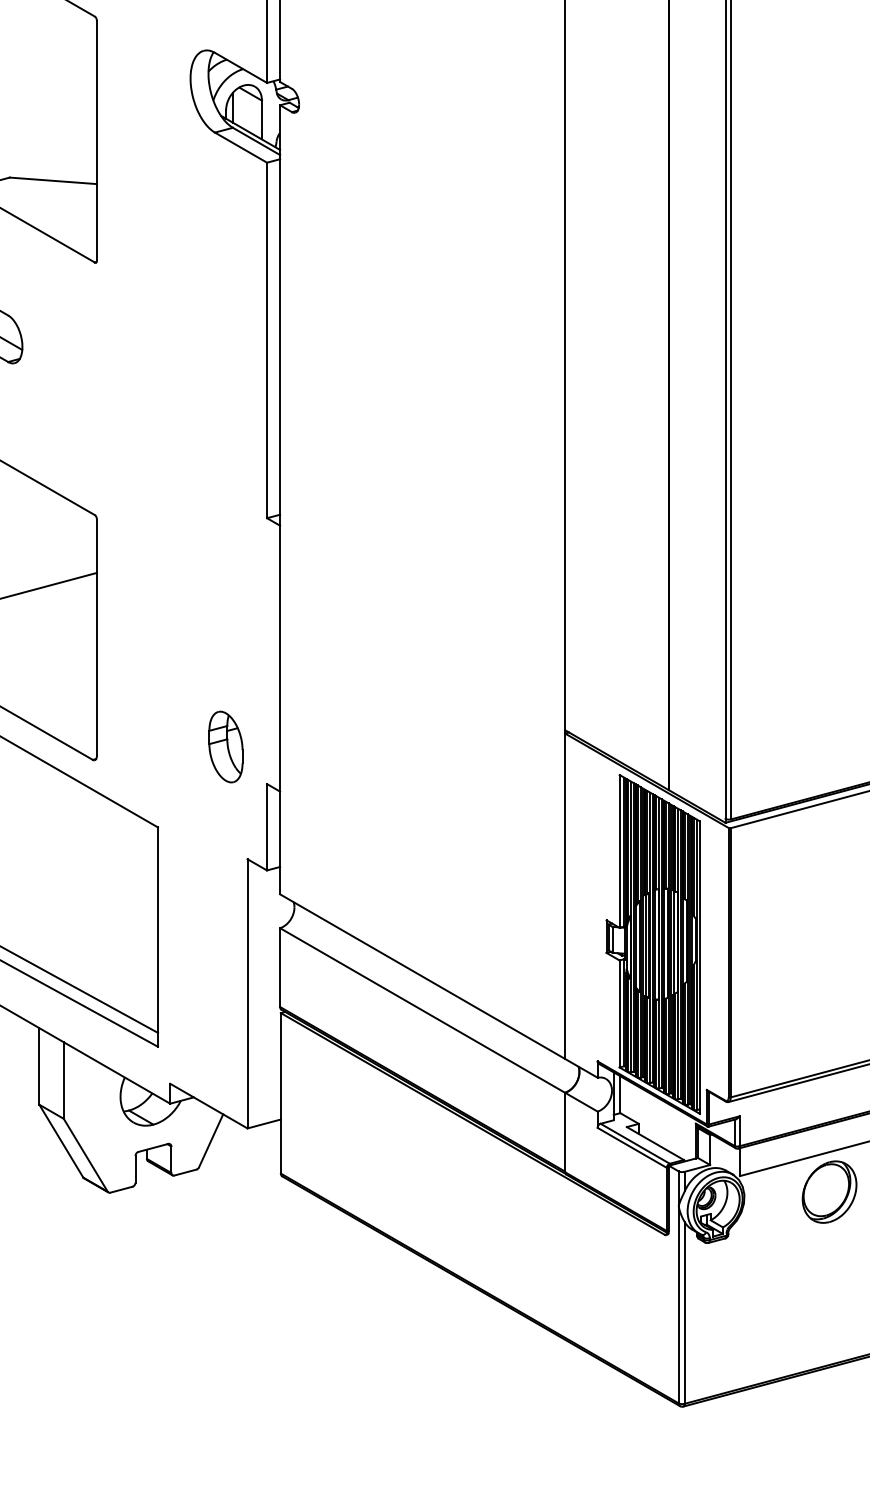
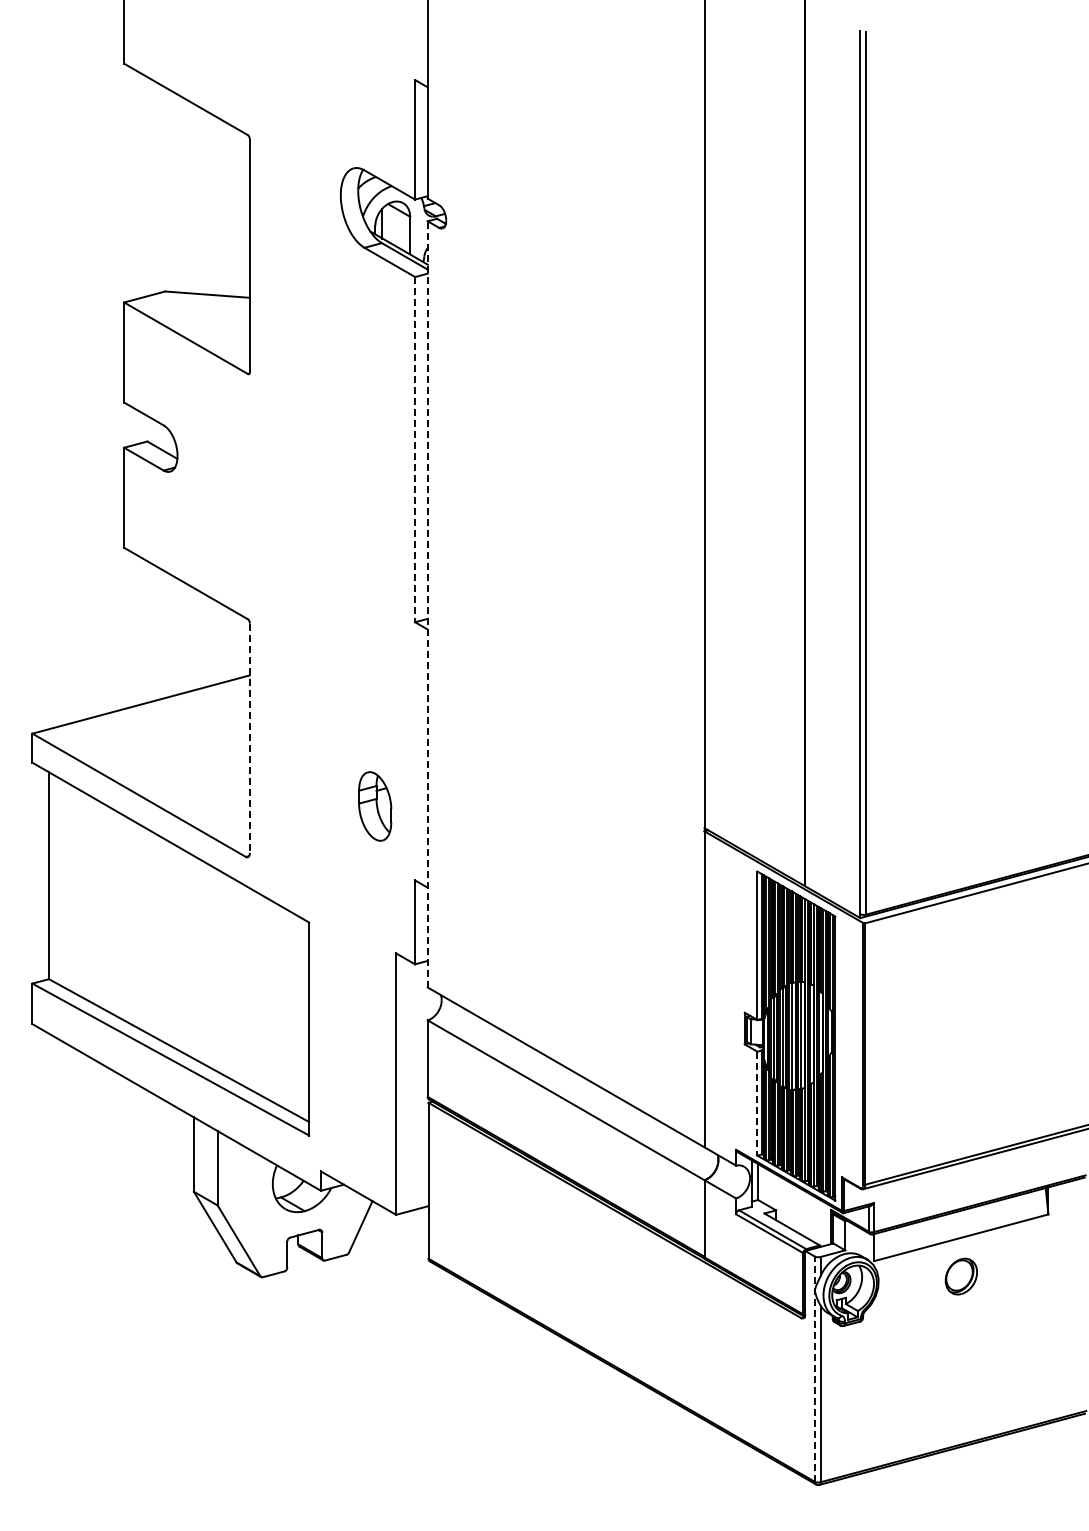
line: (267, 340) -> (415, 449), solid -> dashed
line: (279, 498) -> (427, 603), solid -> dashed
line: (96, 637) -> (249, 738), solid -> dashed
part: (226, 747) -> (375, 806), moved
line: (619, 1013) -> (757, 1103), solid -> dashed
part: (829, 1191) -> (961, 1276), size x0.6
line: (678, 1287) -> (814, 1369), solid -> dashed

